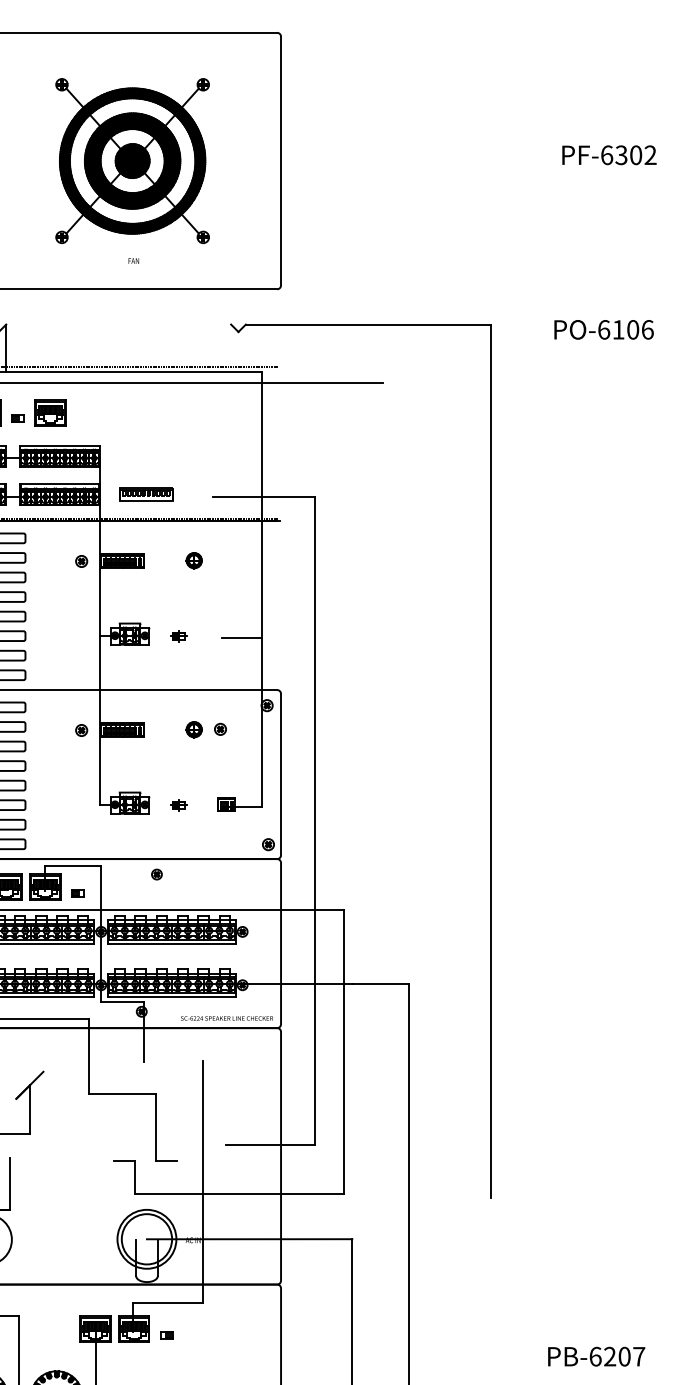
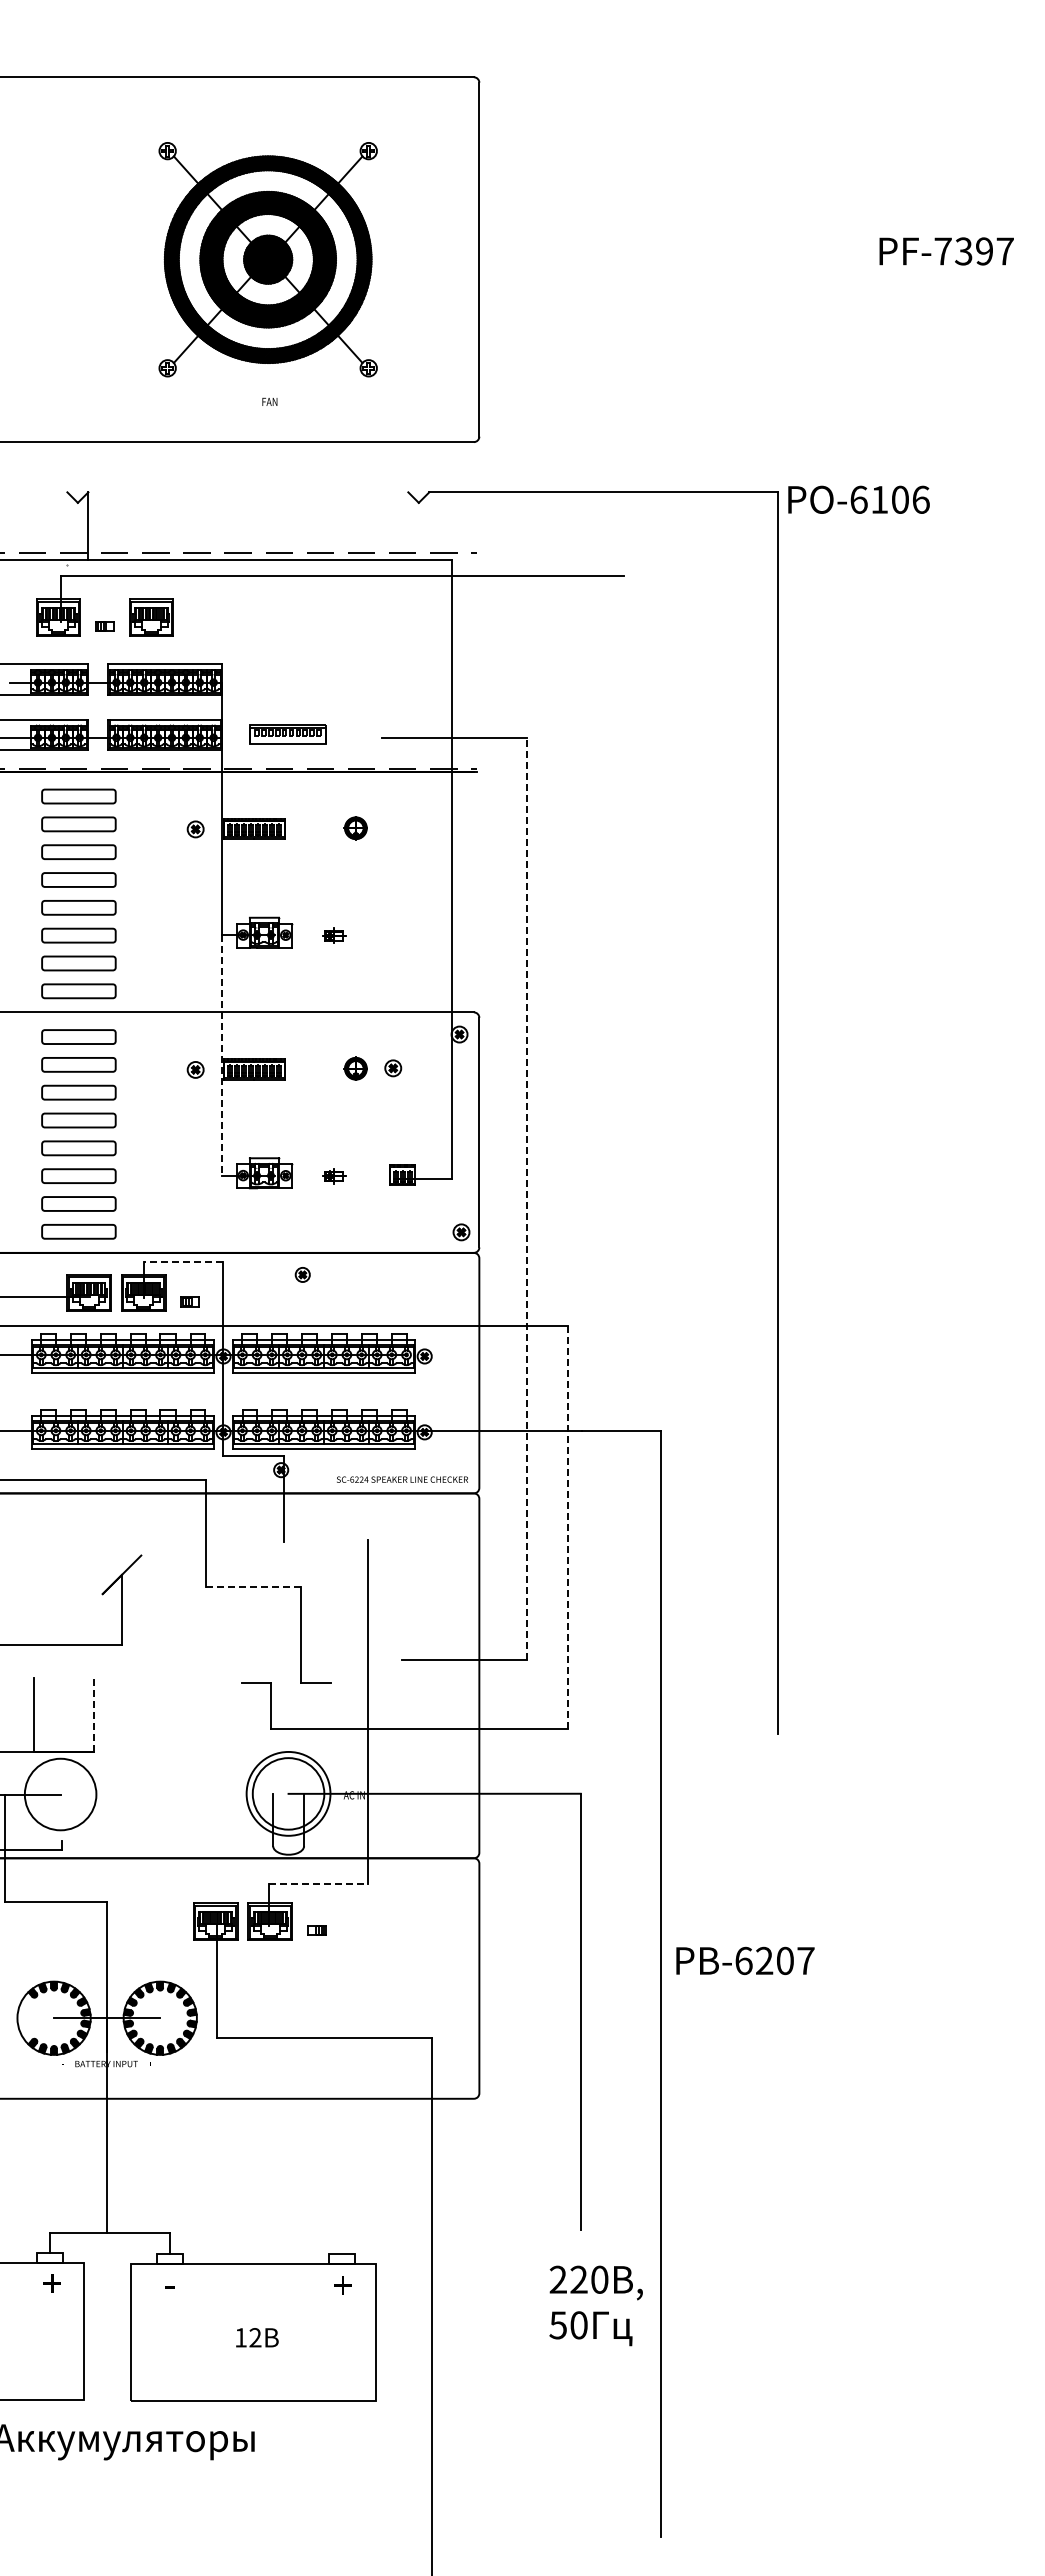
text: (628, 155) -> (973, 251), PF-6302 -> PF-7397
text: (603, 329) -> (858, 499), moved
line: (241, 638) -> (423, 938), removed
line: (99, 720) -> (221, 1055), solid -> dashed
line: (314, 820) -> (526, 1198), solid -> dashed
line: (73, 865) -> (183, 1262), solid -> dashed
line: (343, 1052) -> (568, 1527), solid -> dashed
line: (122, 1093) -> (253, 1586), solid -> dashed
line: (9, 1183) -> (93, 1714), solid -> dashed
line: (167, 1302) -> (318, 1884), solid -> dashed
text: (596, 1356) -> (745, 1960), moved

